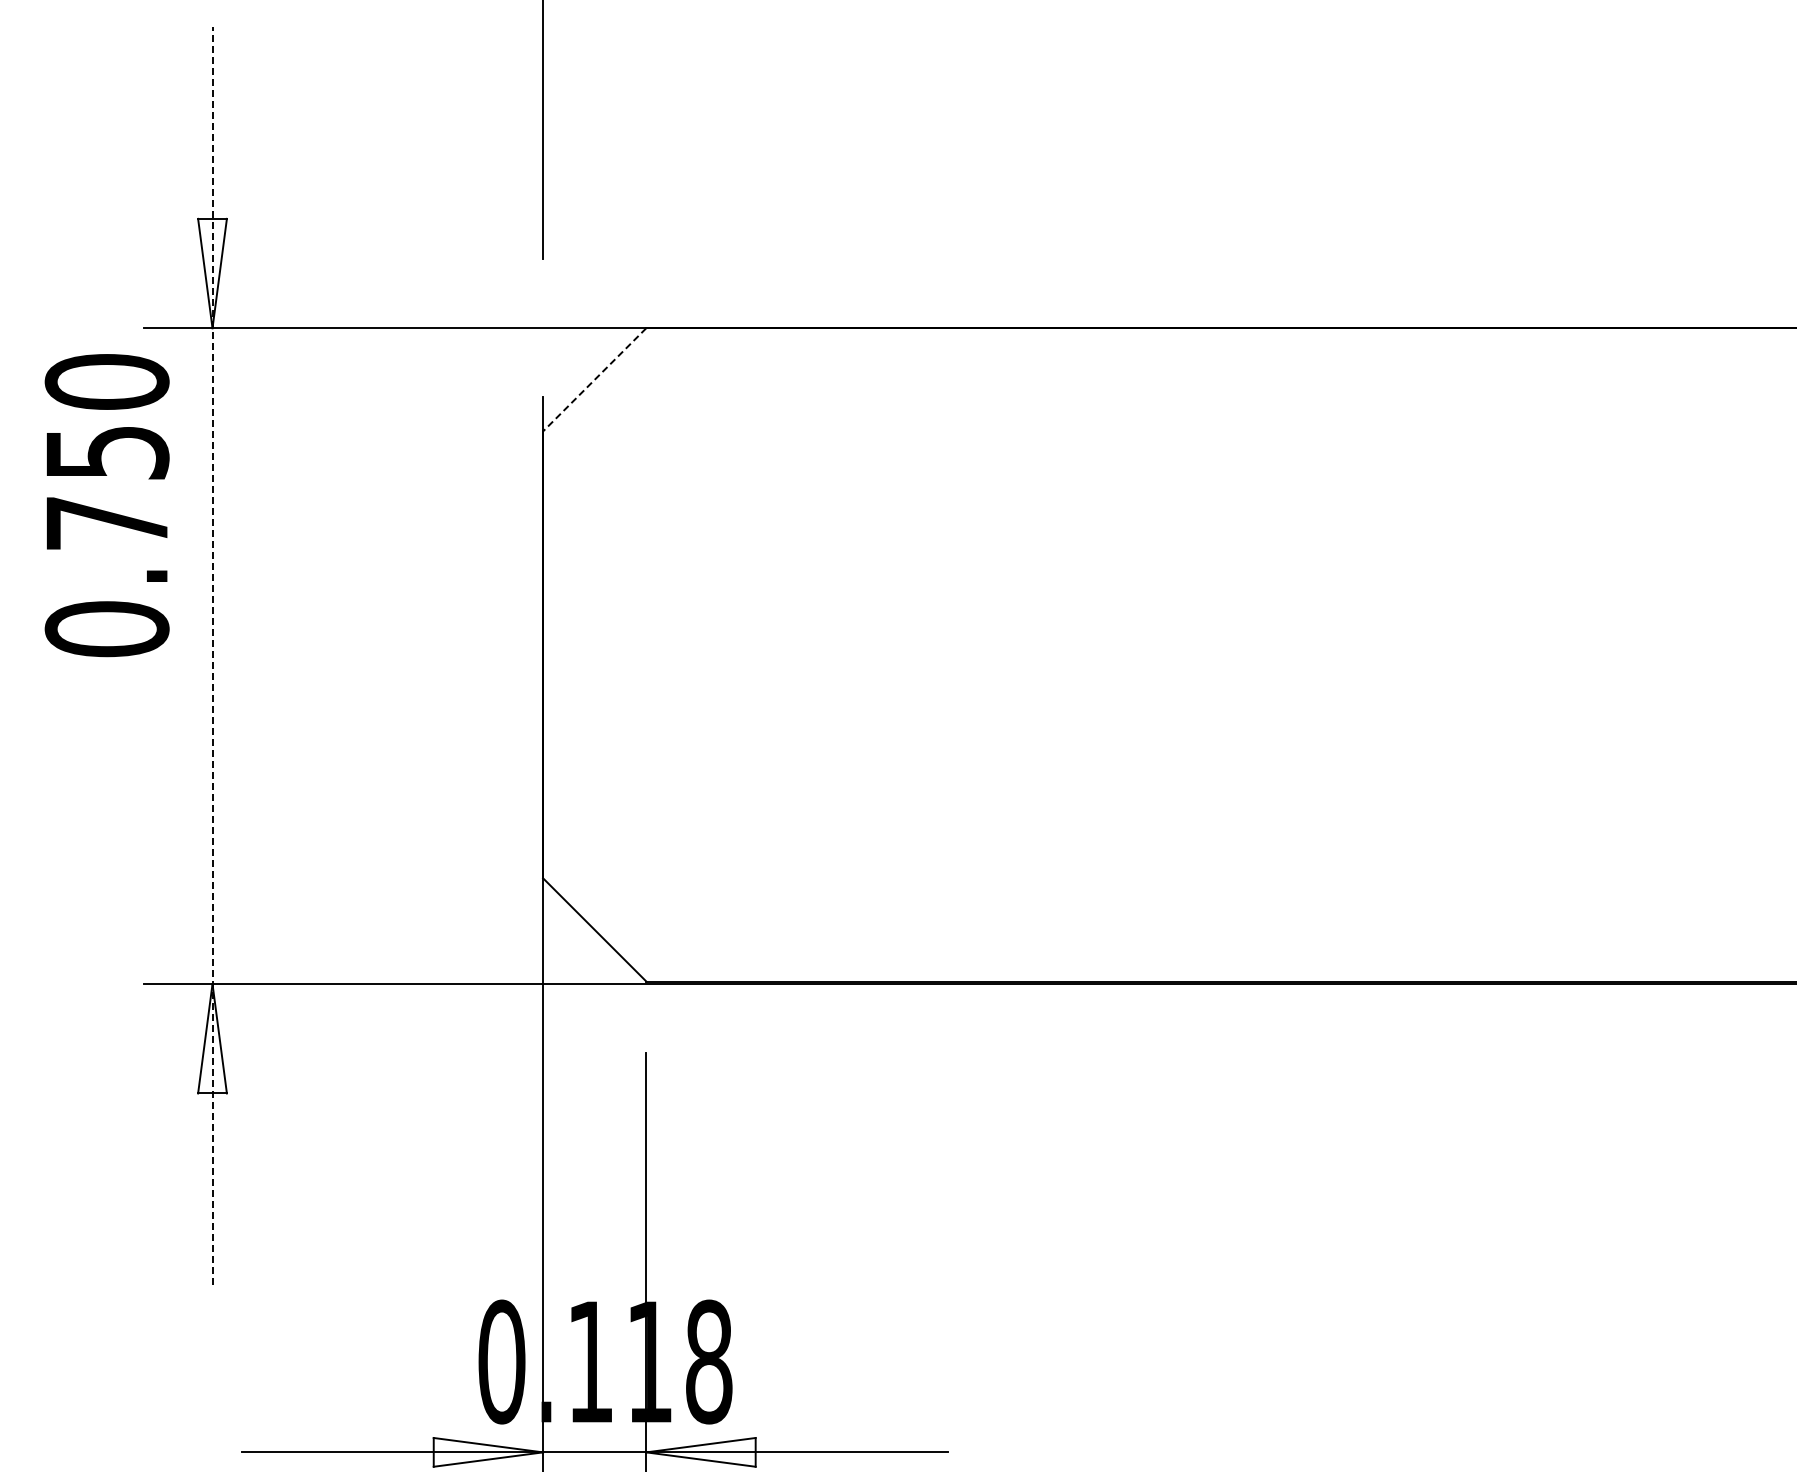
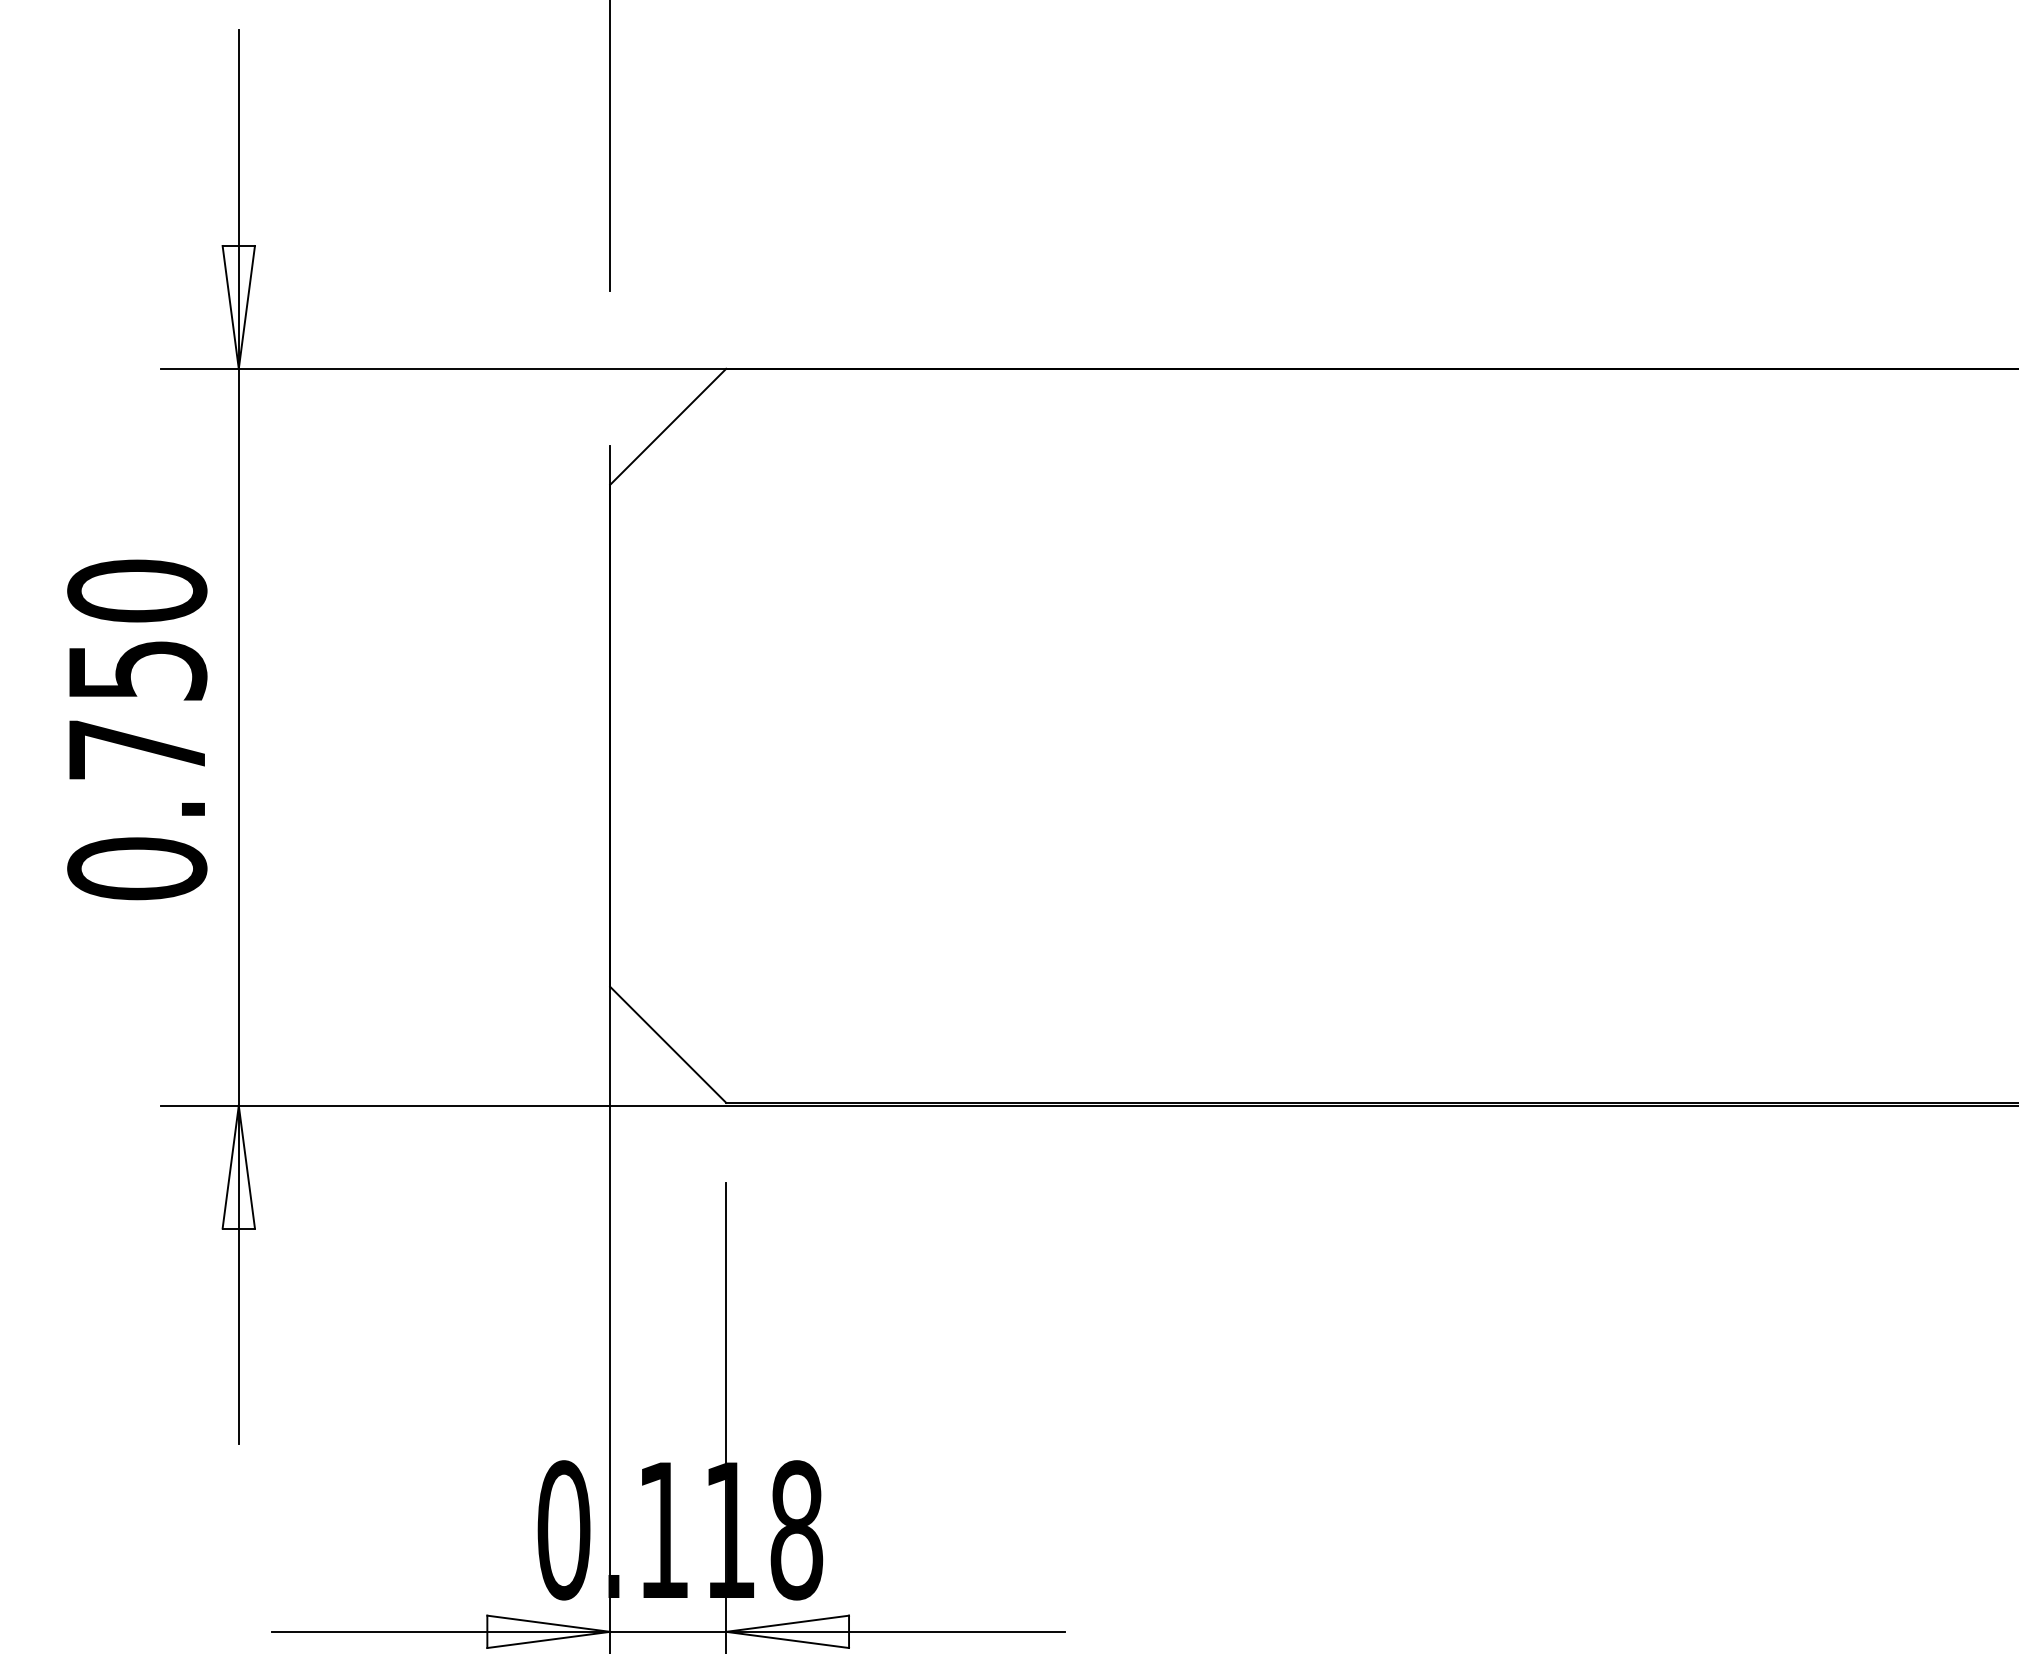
line: (594, 380) -> (667, 427), dashed -> solid
text: (106, 505) -> (136, 729), moved
line: (212, 655) -> (238, 736), dashed -> solid

